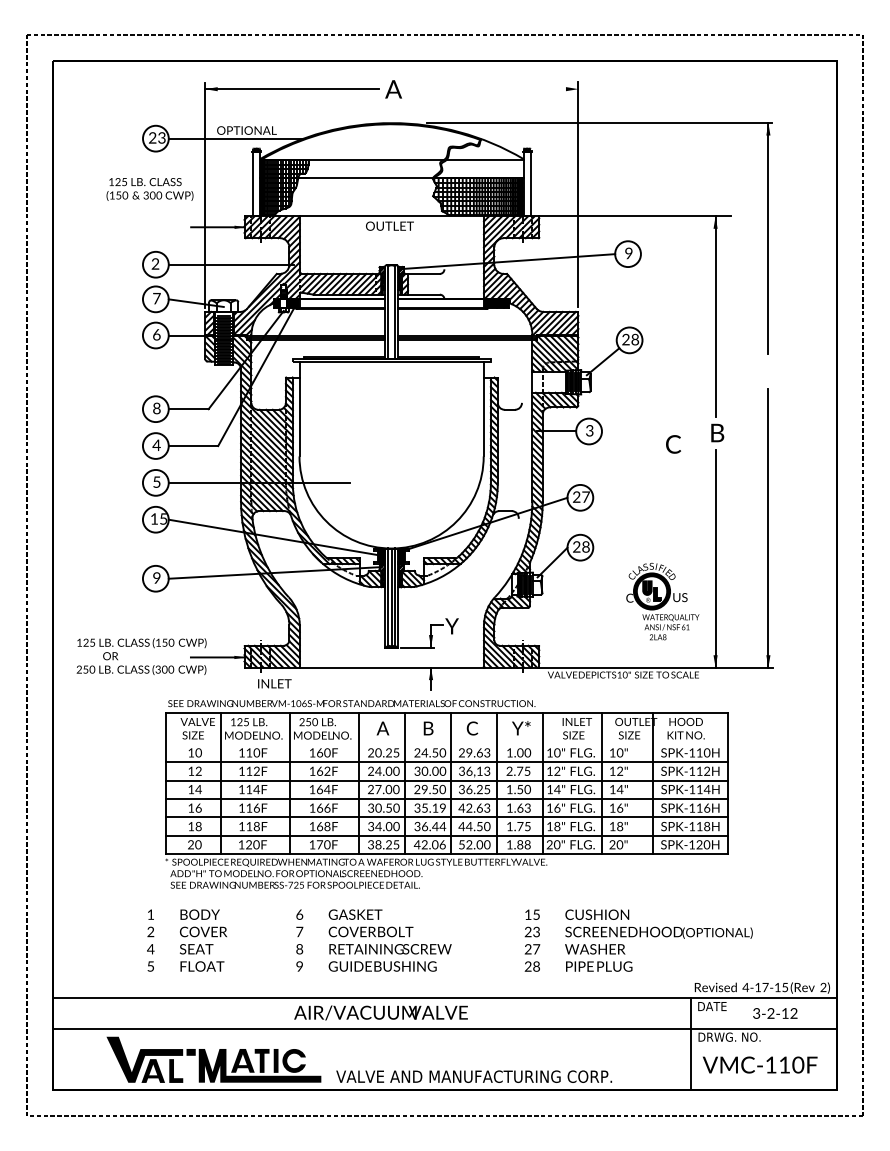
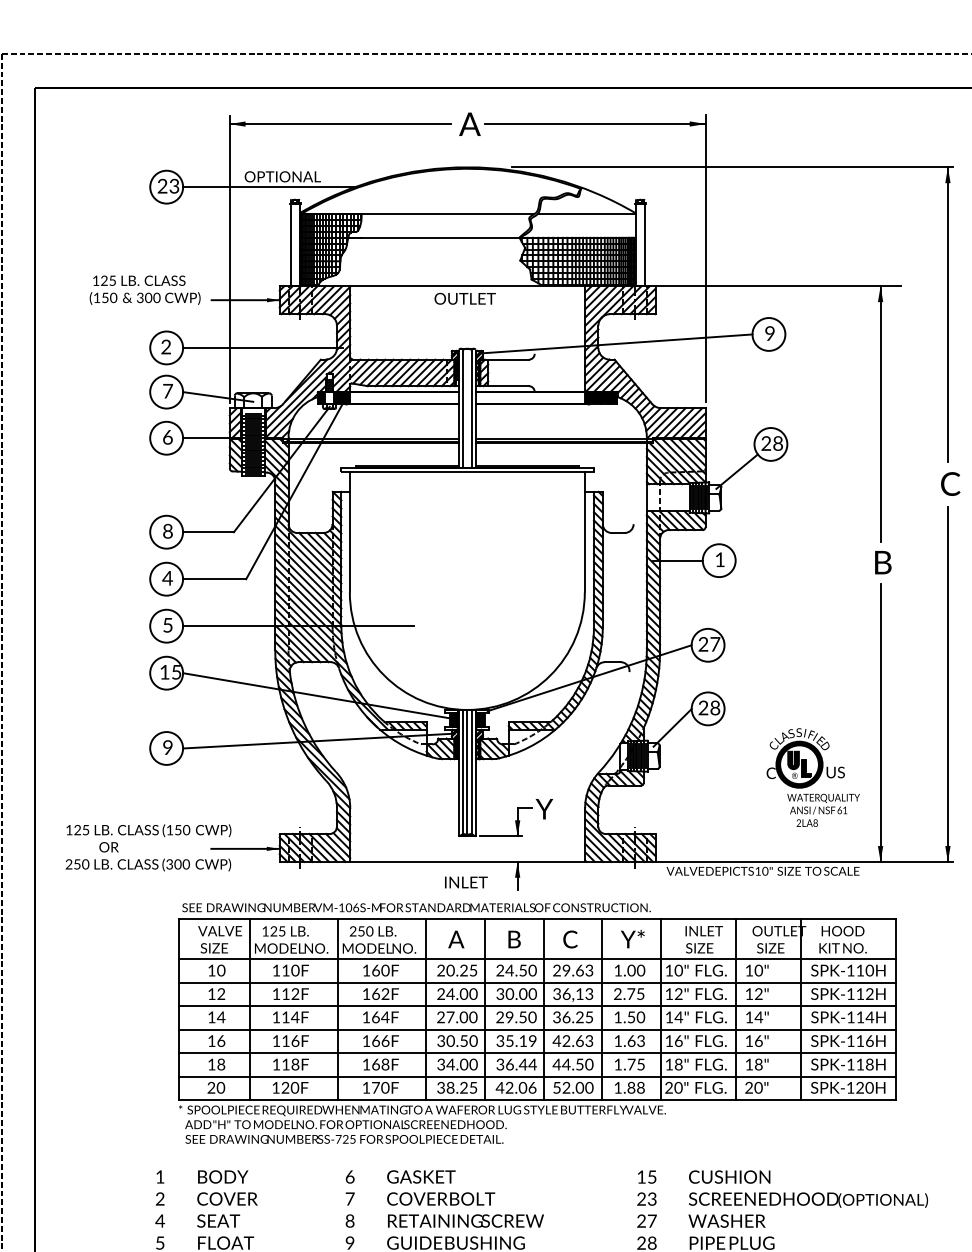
line: (491, 89) -> (594, 124), added
text: (149, 189) -> (144, 290), moved
text: (589, 430) -> (719, 559), 3 -> 1
text: (673, 444) -> (950, 484), moved
text: (274, 683) -> (465, 882), moved
line: (446, 743) -> (537, 958), added

